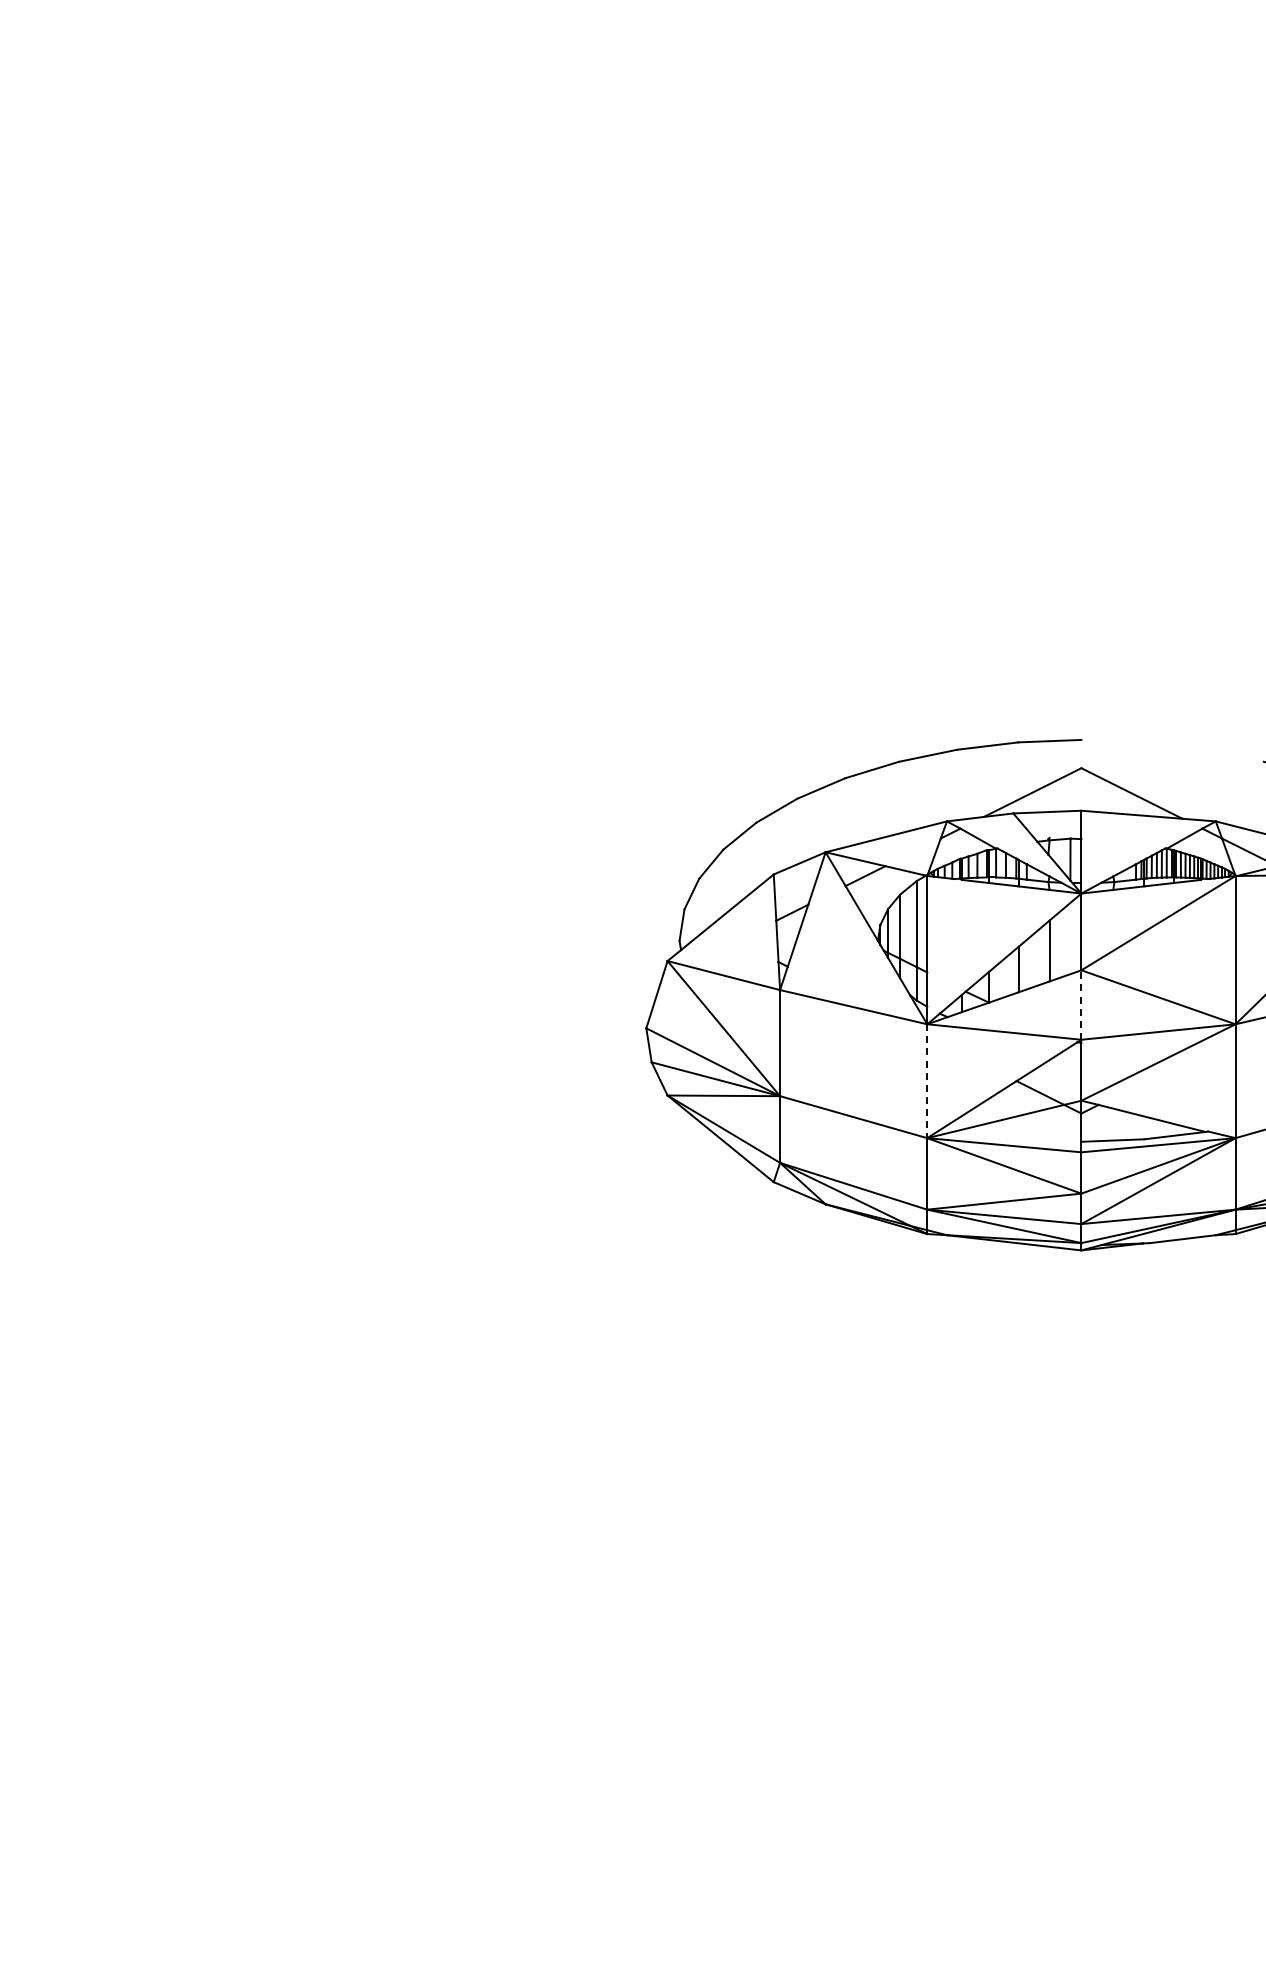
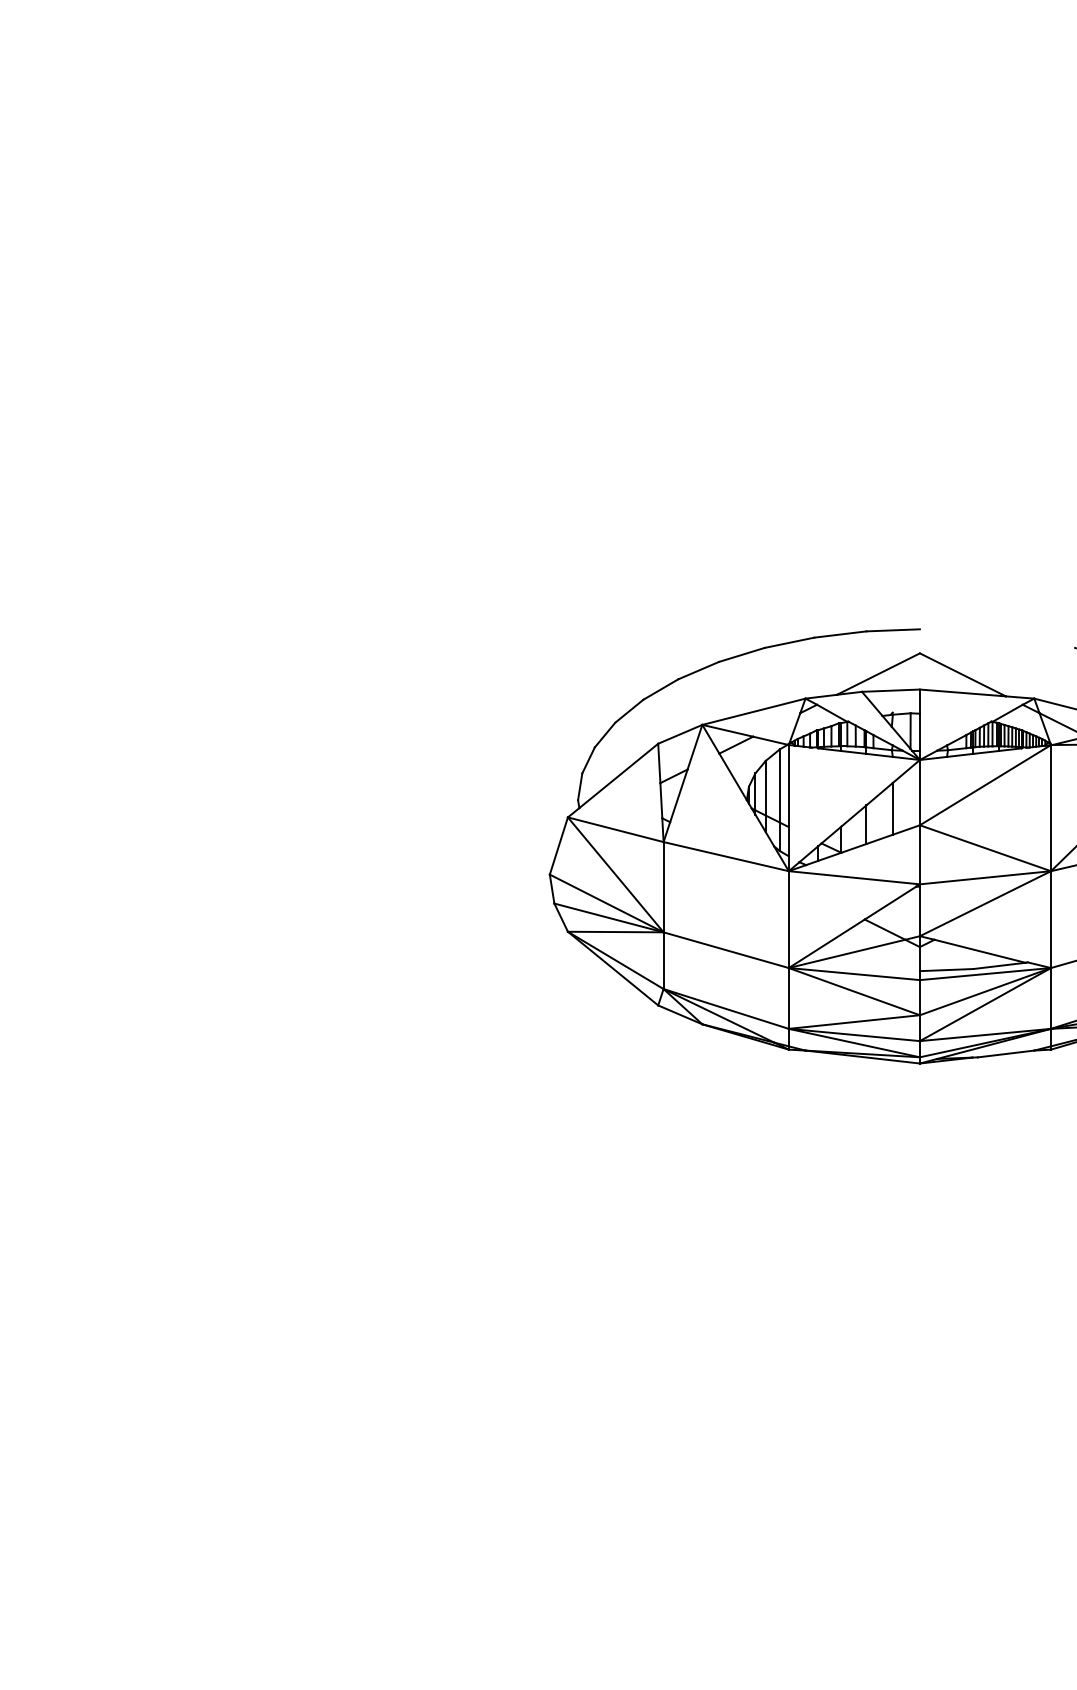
line: (1081, 1005) -> (919, 855), dashed -> solid
line: (927, 1081) -> (789, 919), dashed -> solid

